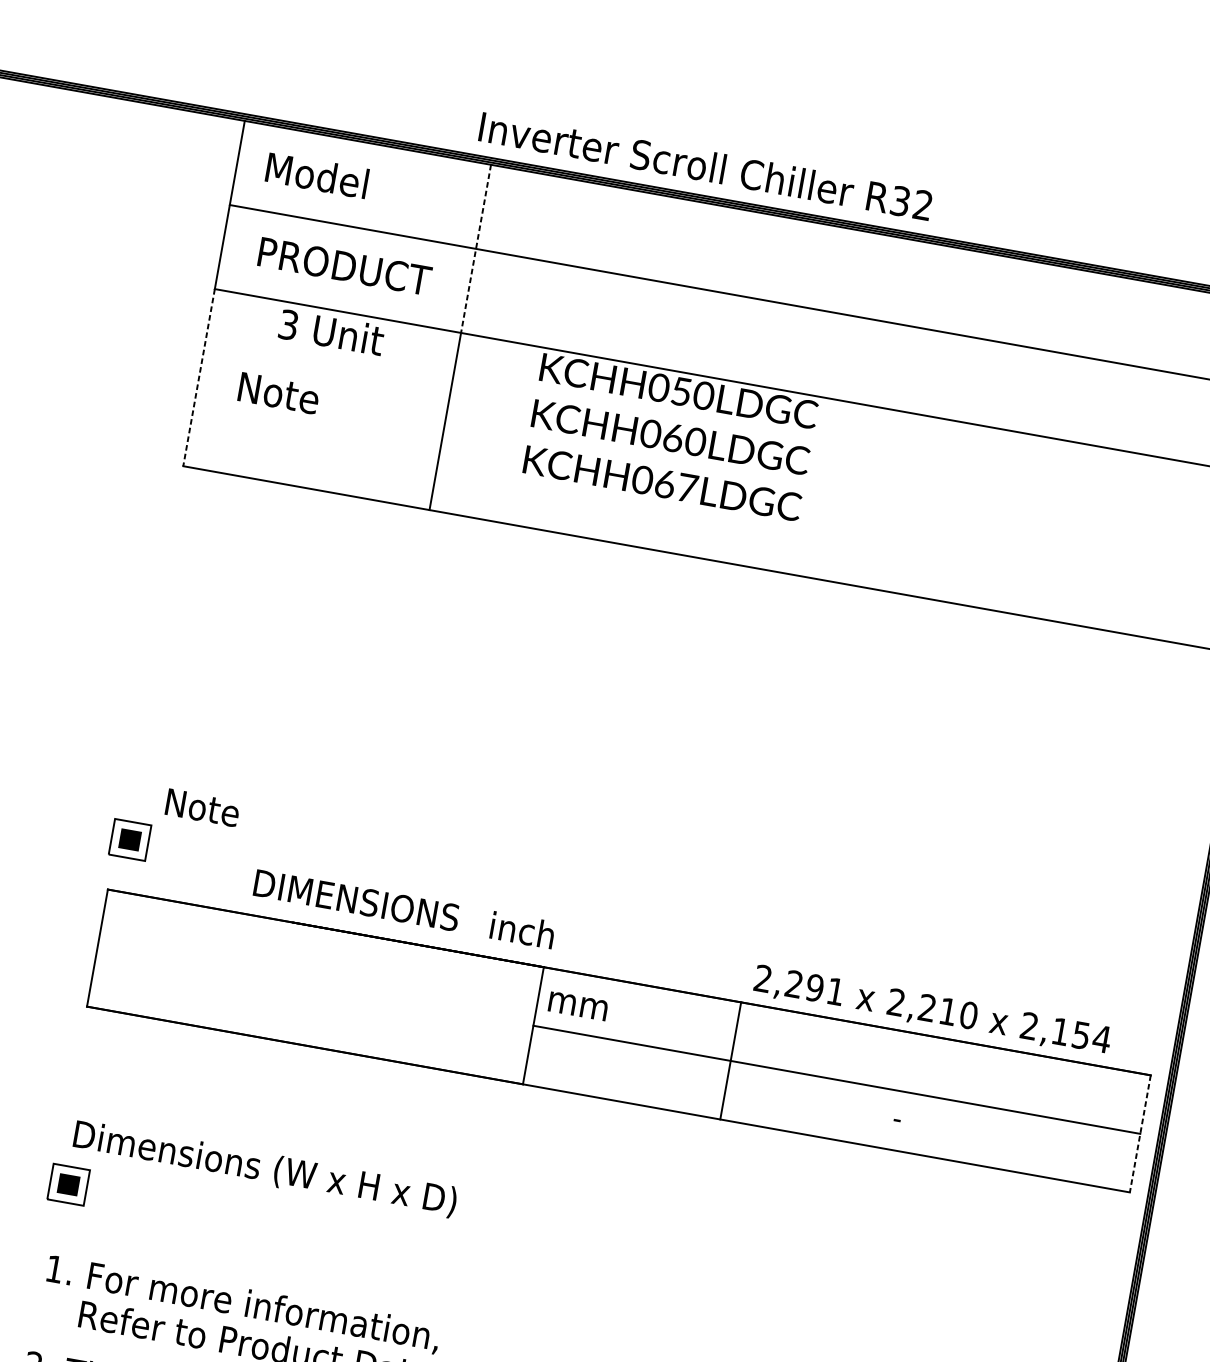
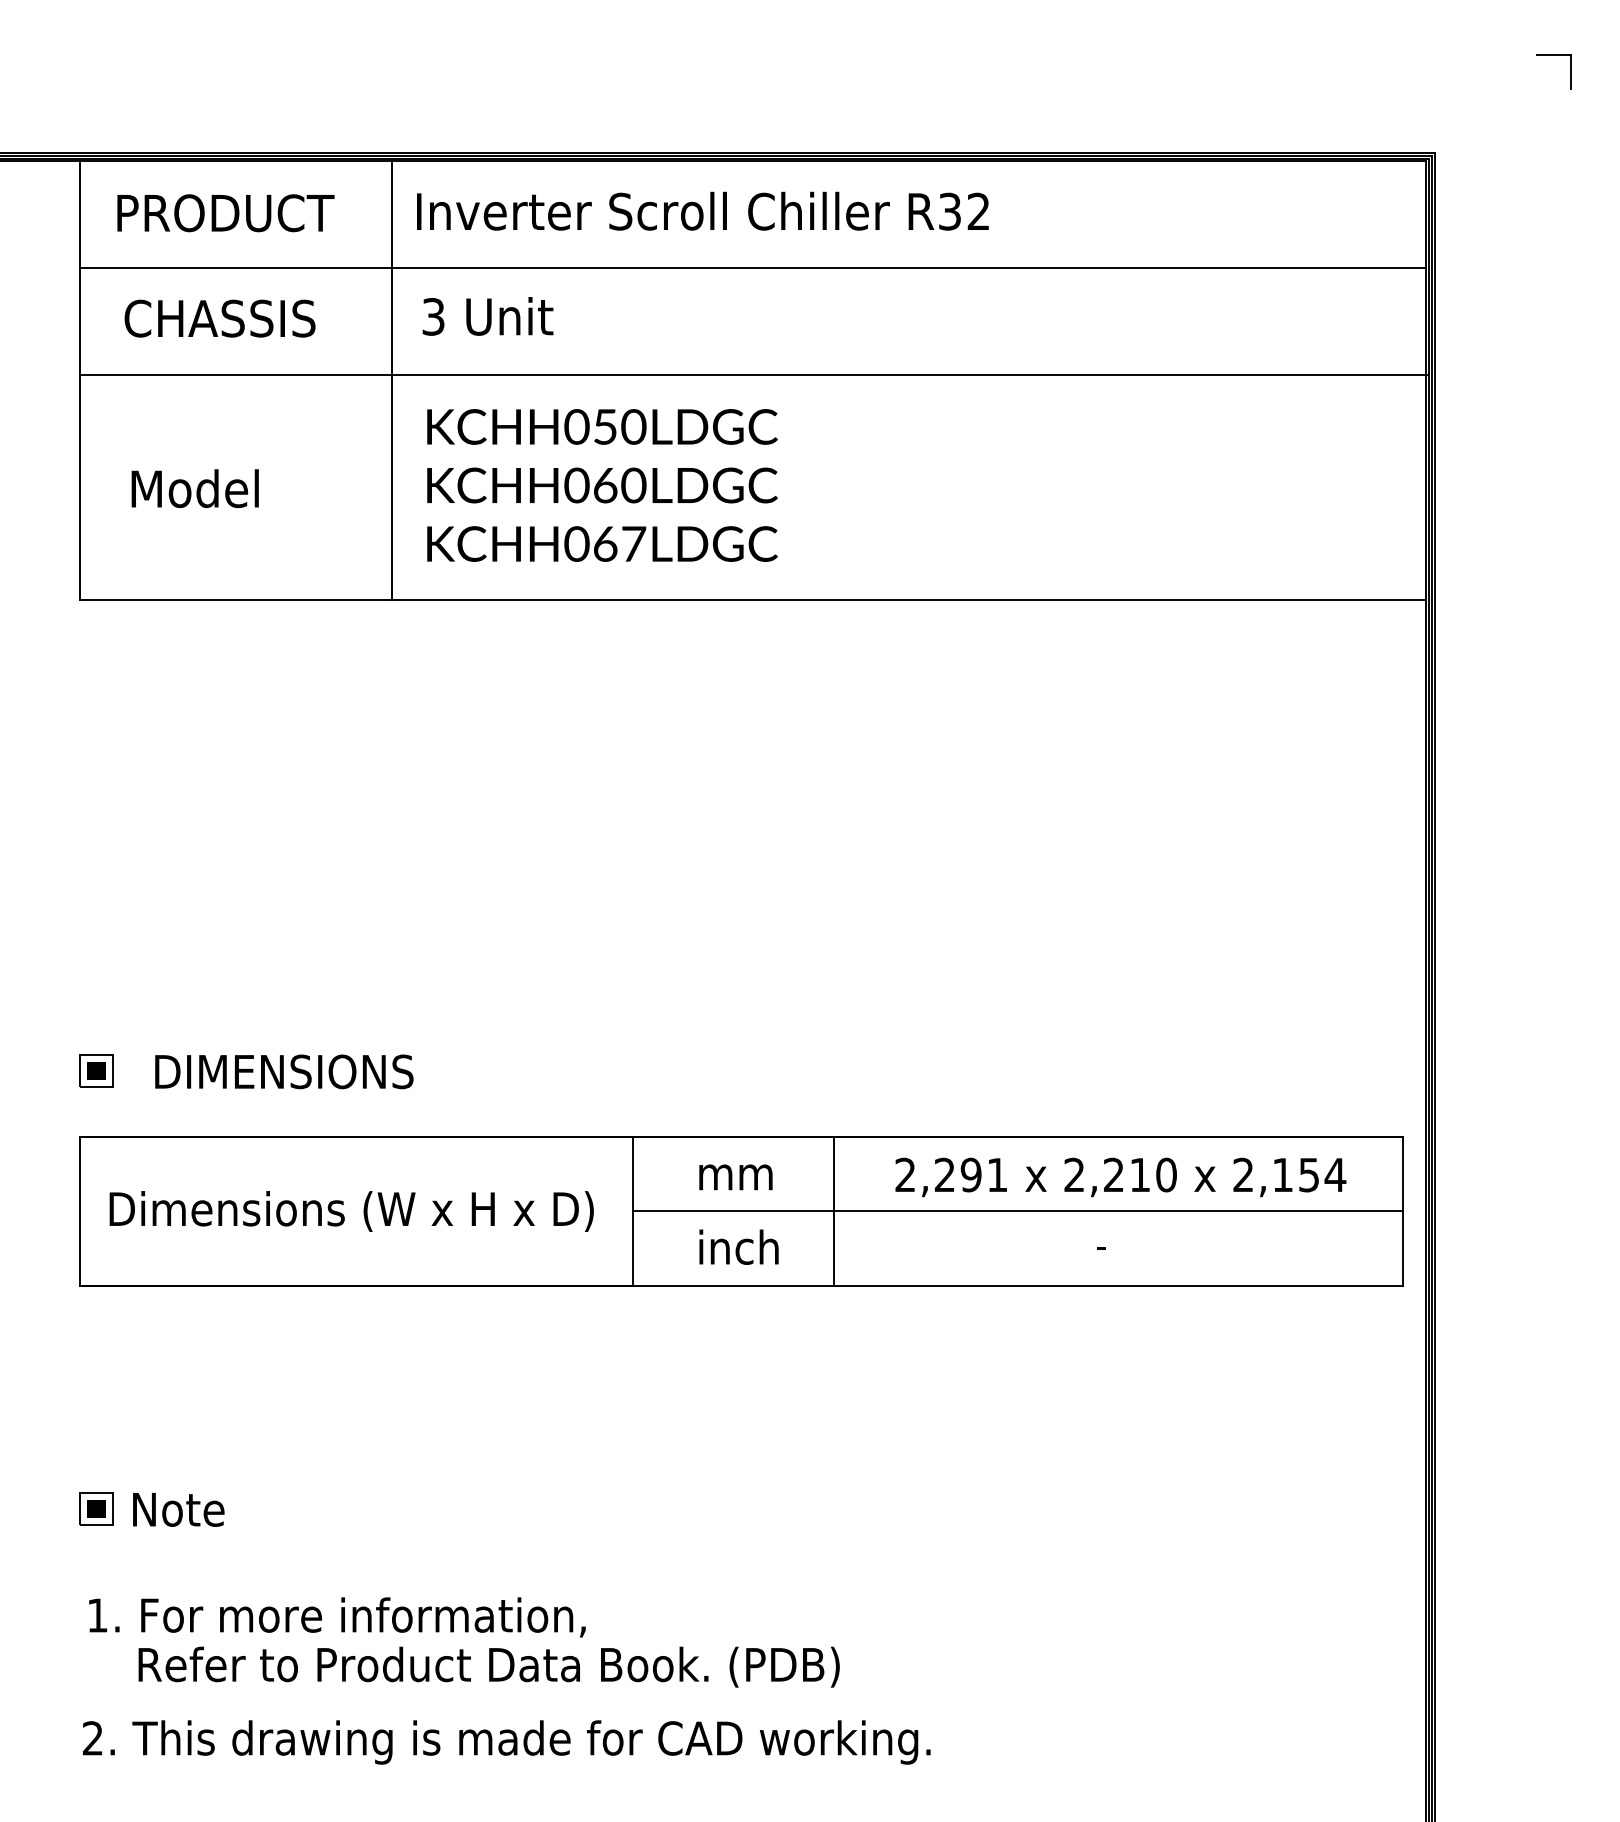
text: (705, 165) -> (702, 210), moved
text: (353, 181) -> (227, 212), Model -> PRODUCT
line: (476, 249) -> (392, 268), dashed -> solid
text: (343, 266) -> (233, 318), PRODUCT -> CHASSIS
text: (331, 332) -> (487, 316), moved
line: (198, 377) -> (79, 487), dashed -> solid
text: (291, 395) -> (197, 488), Note -> Model
text: (670, 437) -> (602, 485), moved
text: (202, 807) -> (178, 1509), moved
part: (130, 839) -> (96, 1070), size x0.71
text: (356, 900) -> (284, 1071), moved
text: (522, 929) -> (738, 1246), moved
text: (577, 1006) -> (735, 1177), moved
text: (932, 1010) -> (1120, 1177), moved
line: (730, 1060) -> (833, 1210), moved
line: (1140, 1134) -> (1403, 1211), dashed -> solid
text: (265, 1169) -> (351, 1211), moved
part: (68, 1184) -> (96, 1508), size x0.71

